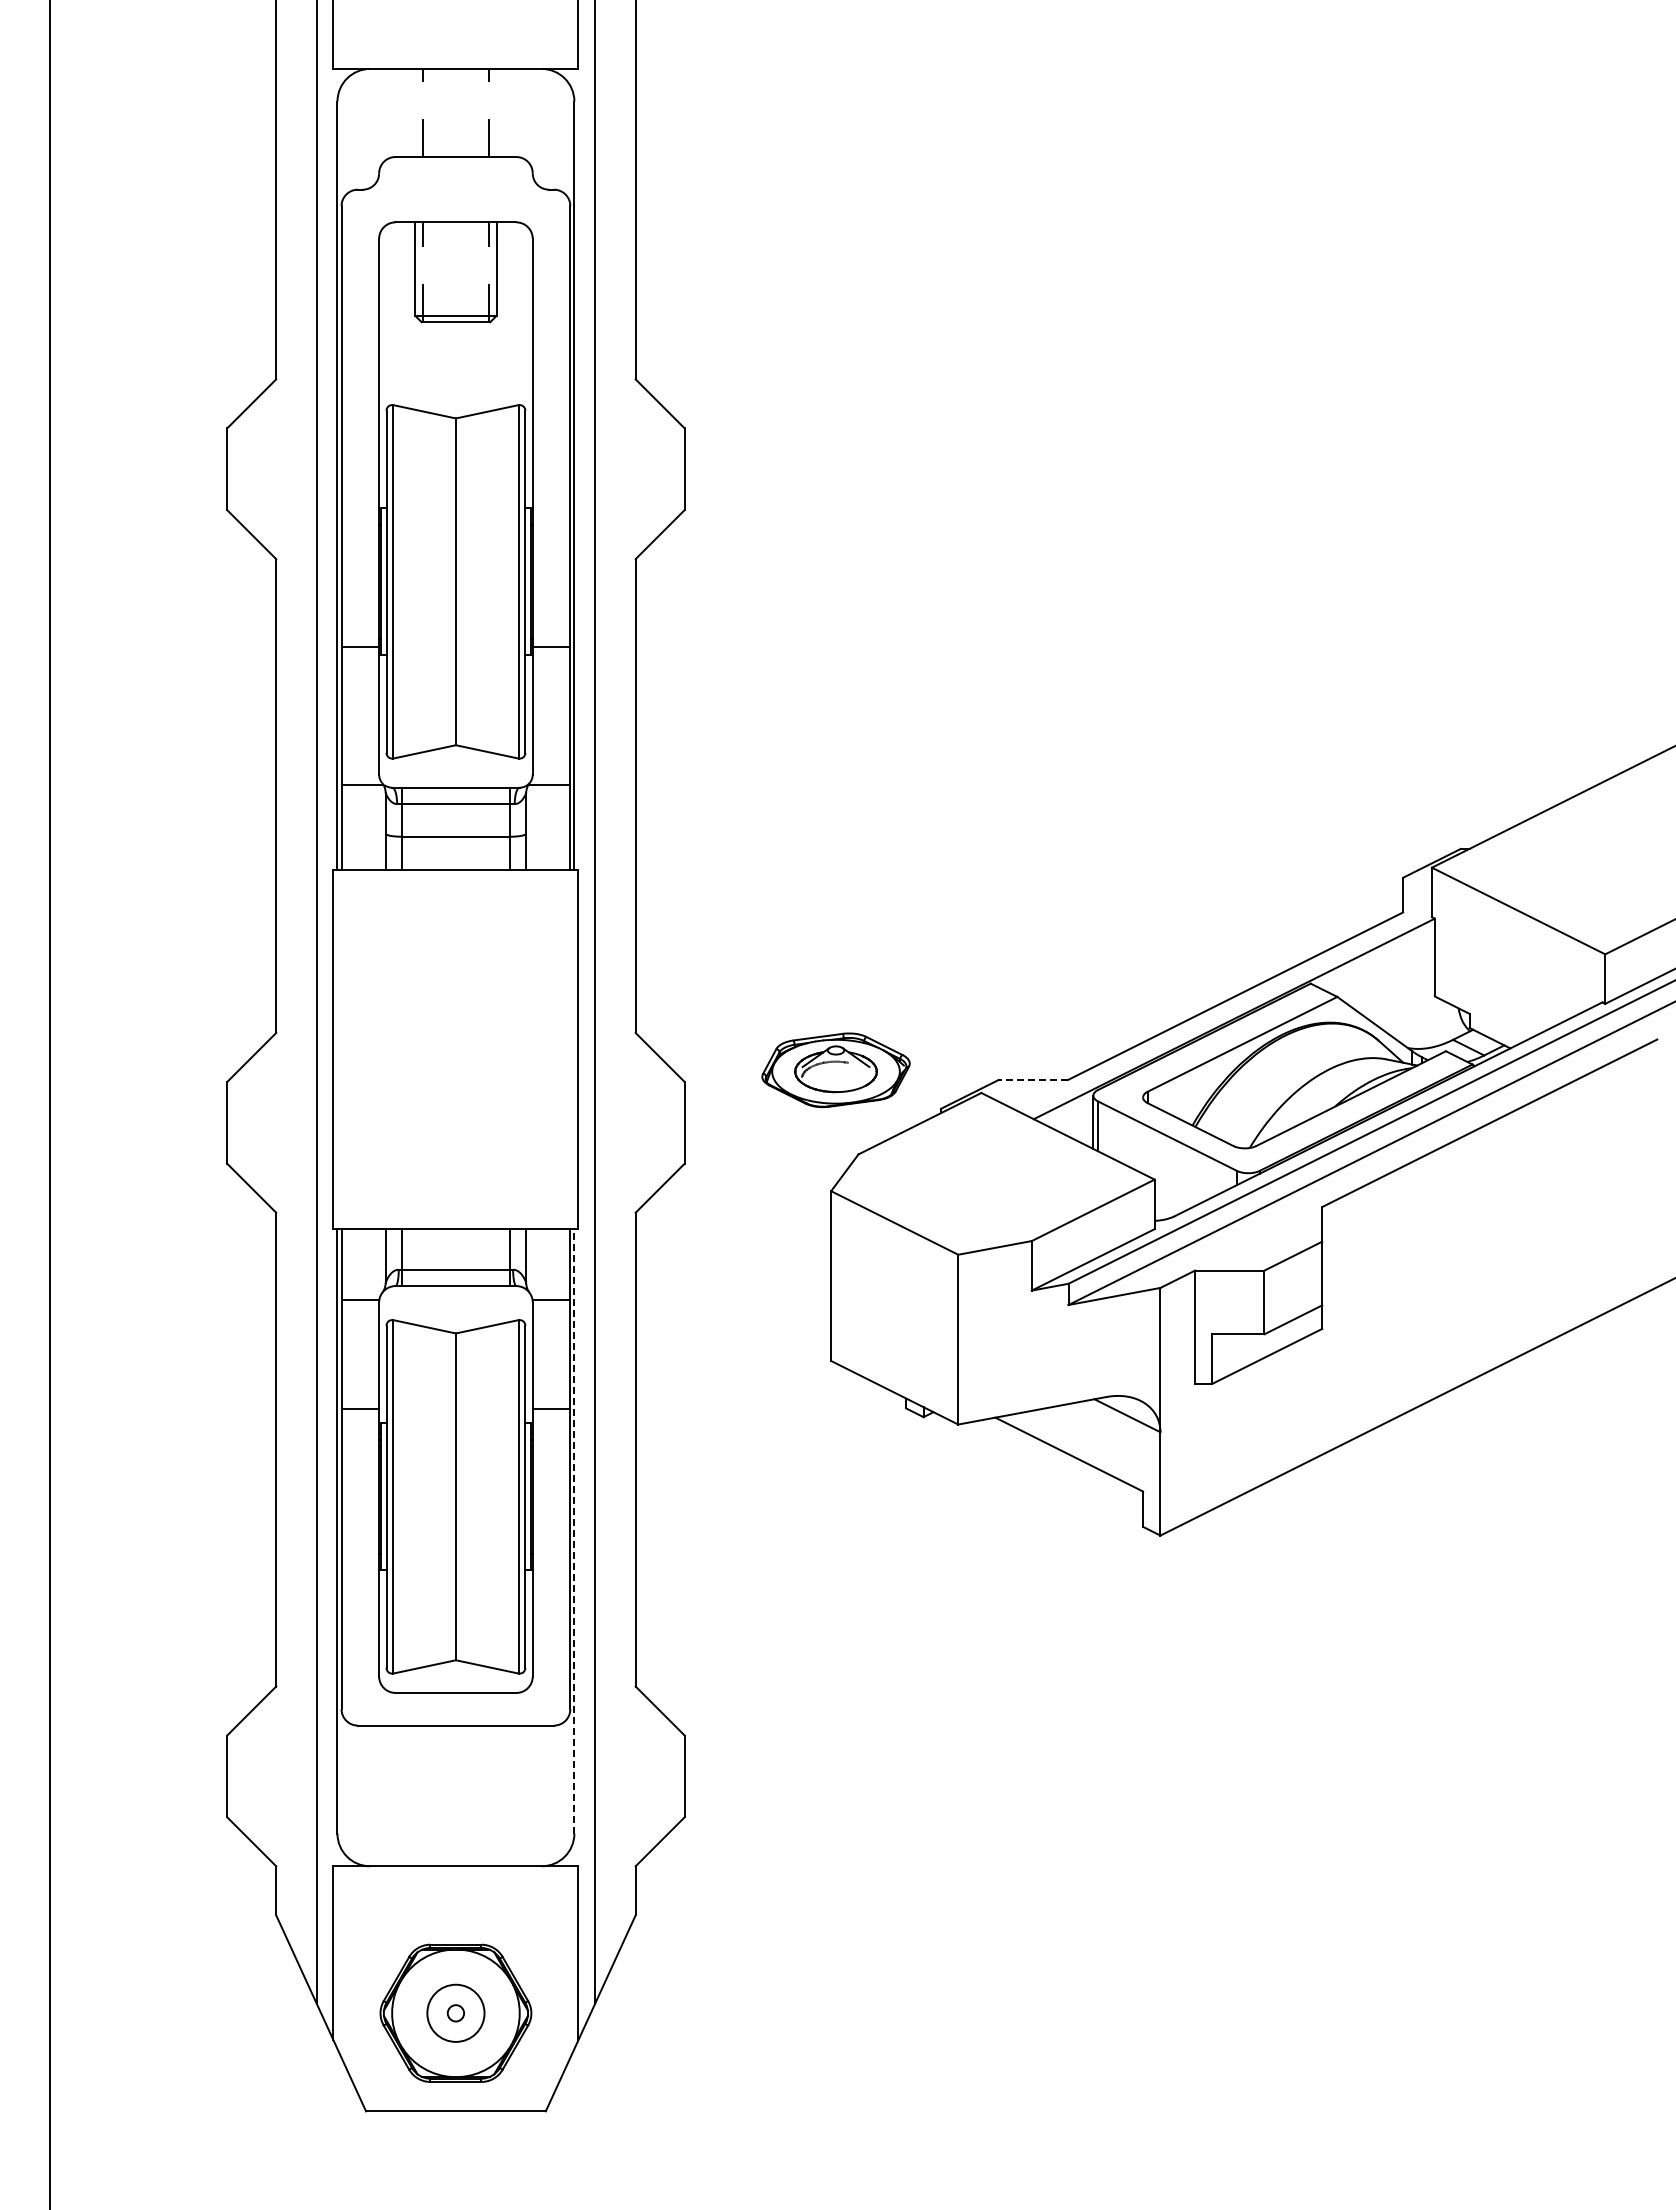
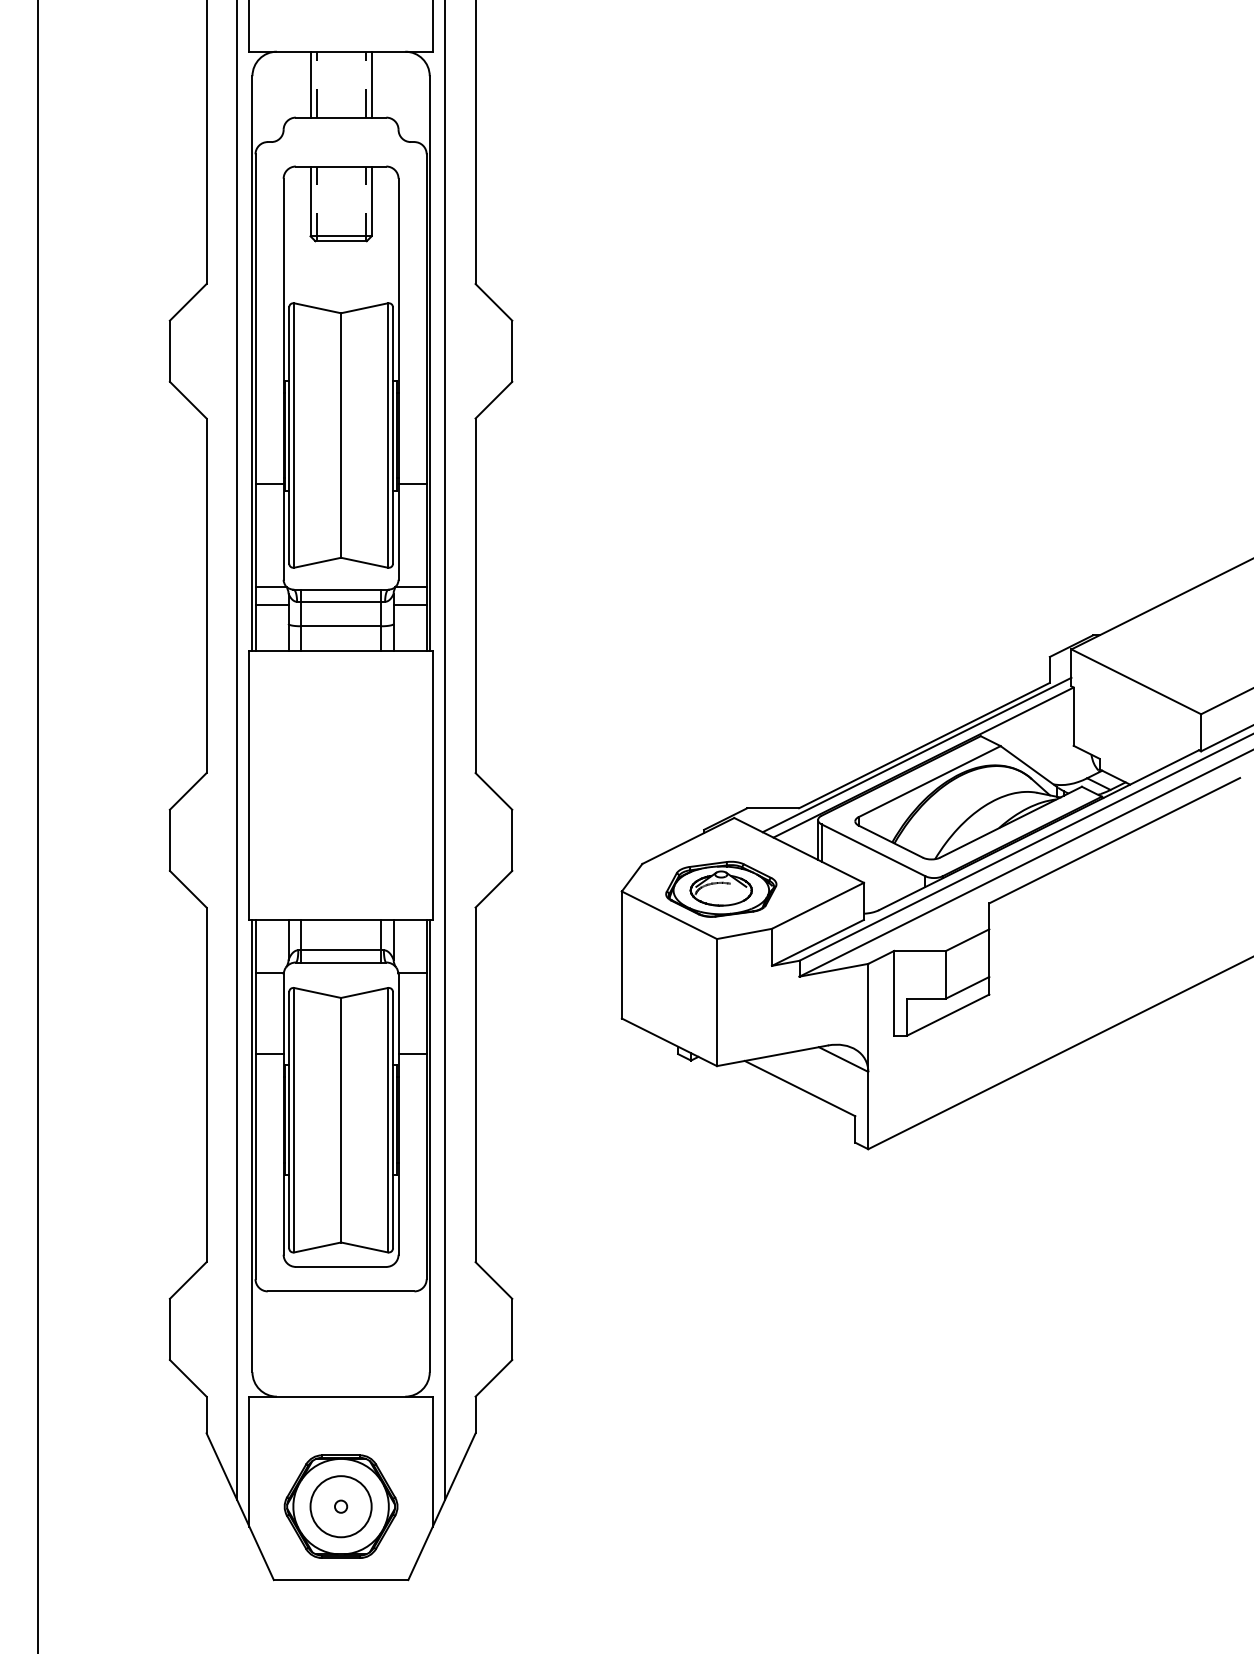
line: (415, 112) -> (310, 84), added
line: (496, 112) -> (371, 84), added
line: (363, 807) -> (271, 604), added
line: (548, 807) -> (410, 604), added
line: (1225, 1008) -> (916, 754), added
part: (835, 1070) -> (720, 889), moved
line: (1033, 1079) -> (773, 807), dashed -> solid
line: (574, 1530) -> (429, 1145), dashed -> solid
circle: (455, 2013) -> (340, 1506), size x1.43

